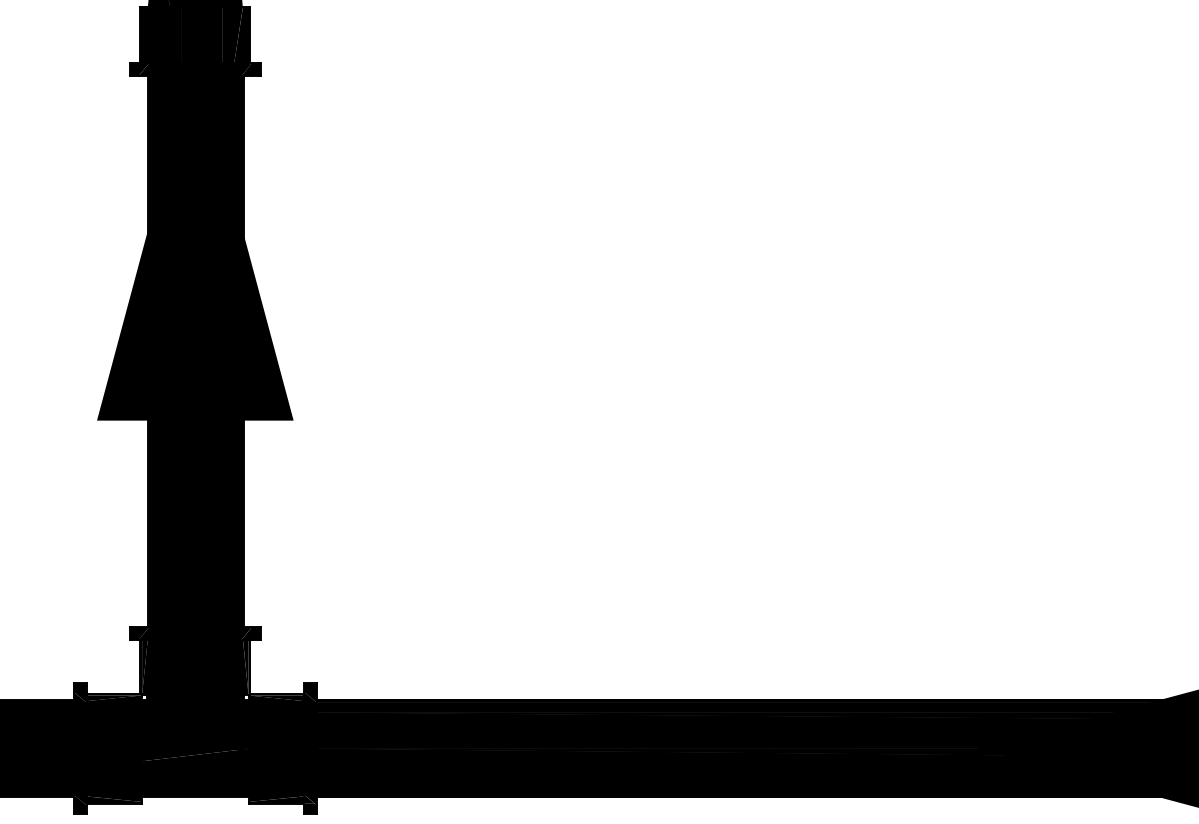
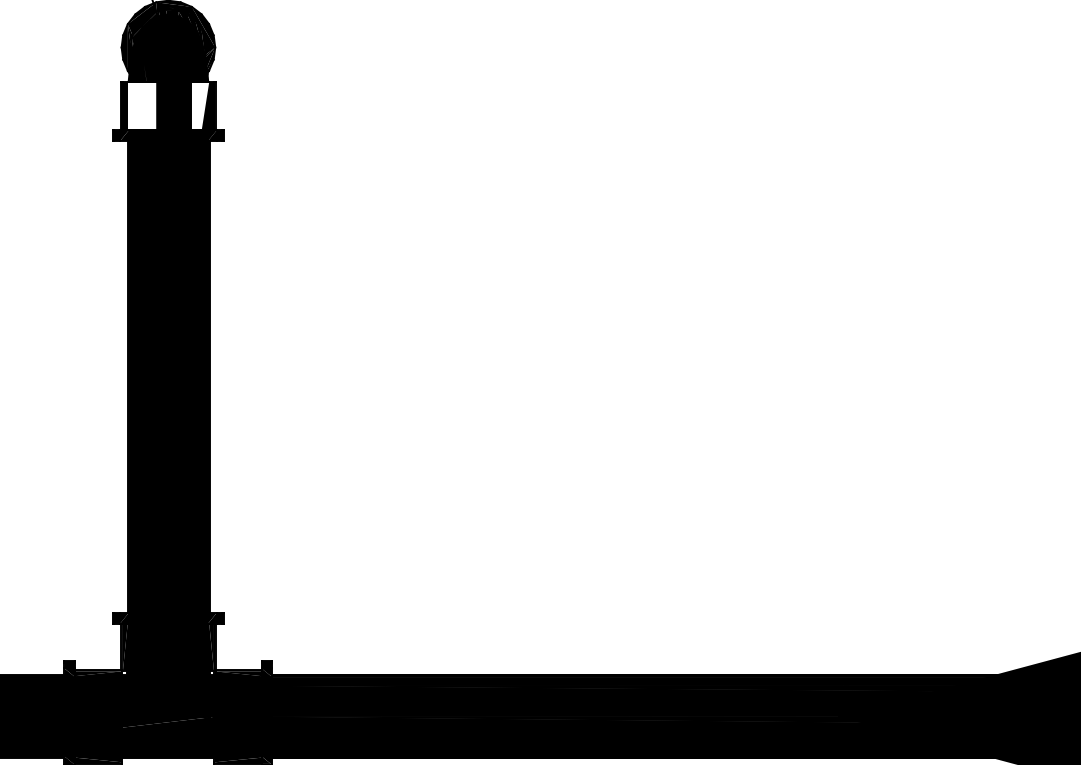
fill: (163, 34) -> (141, 105), removed
fill: (232, 34) -> (200, 105), removed
fill: (195, 237) -> (168, 279), removed

